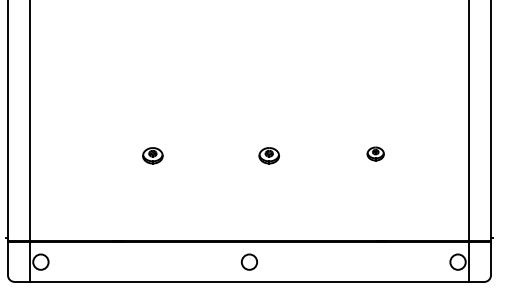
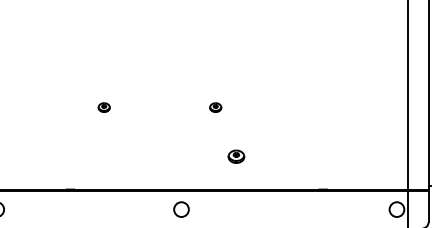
part: (375, 153) -> (236, 156), moved
part: (152, 155) -> (103, 107), size x0.6
part: (268, 155) -> (215, 107), size x0.6
circle: (248, 261) -> (180, 208), moved

